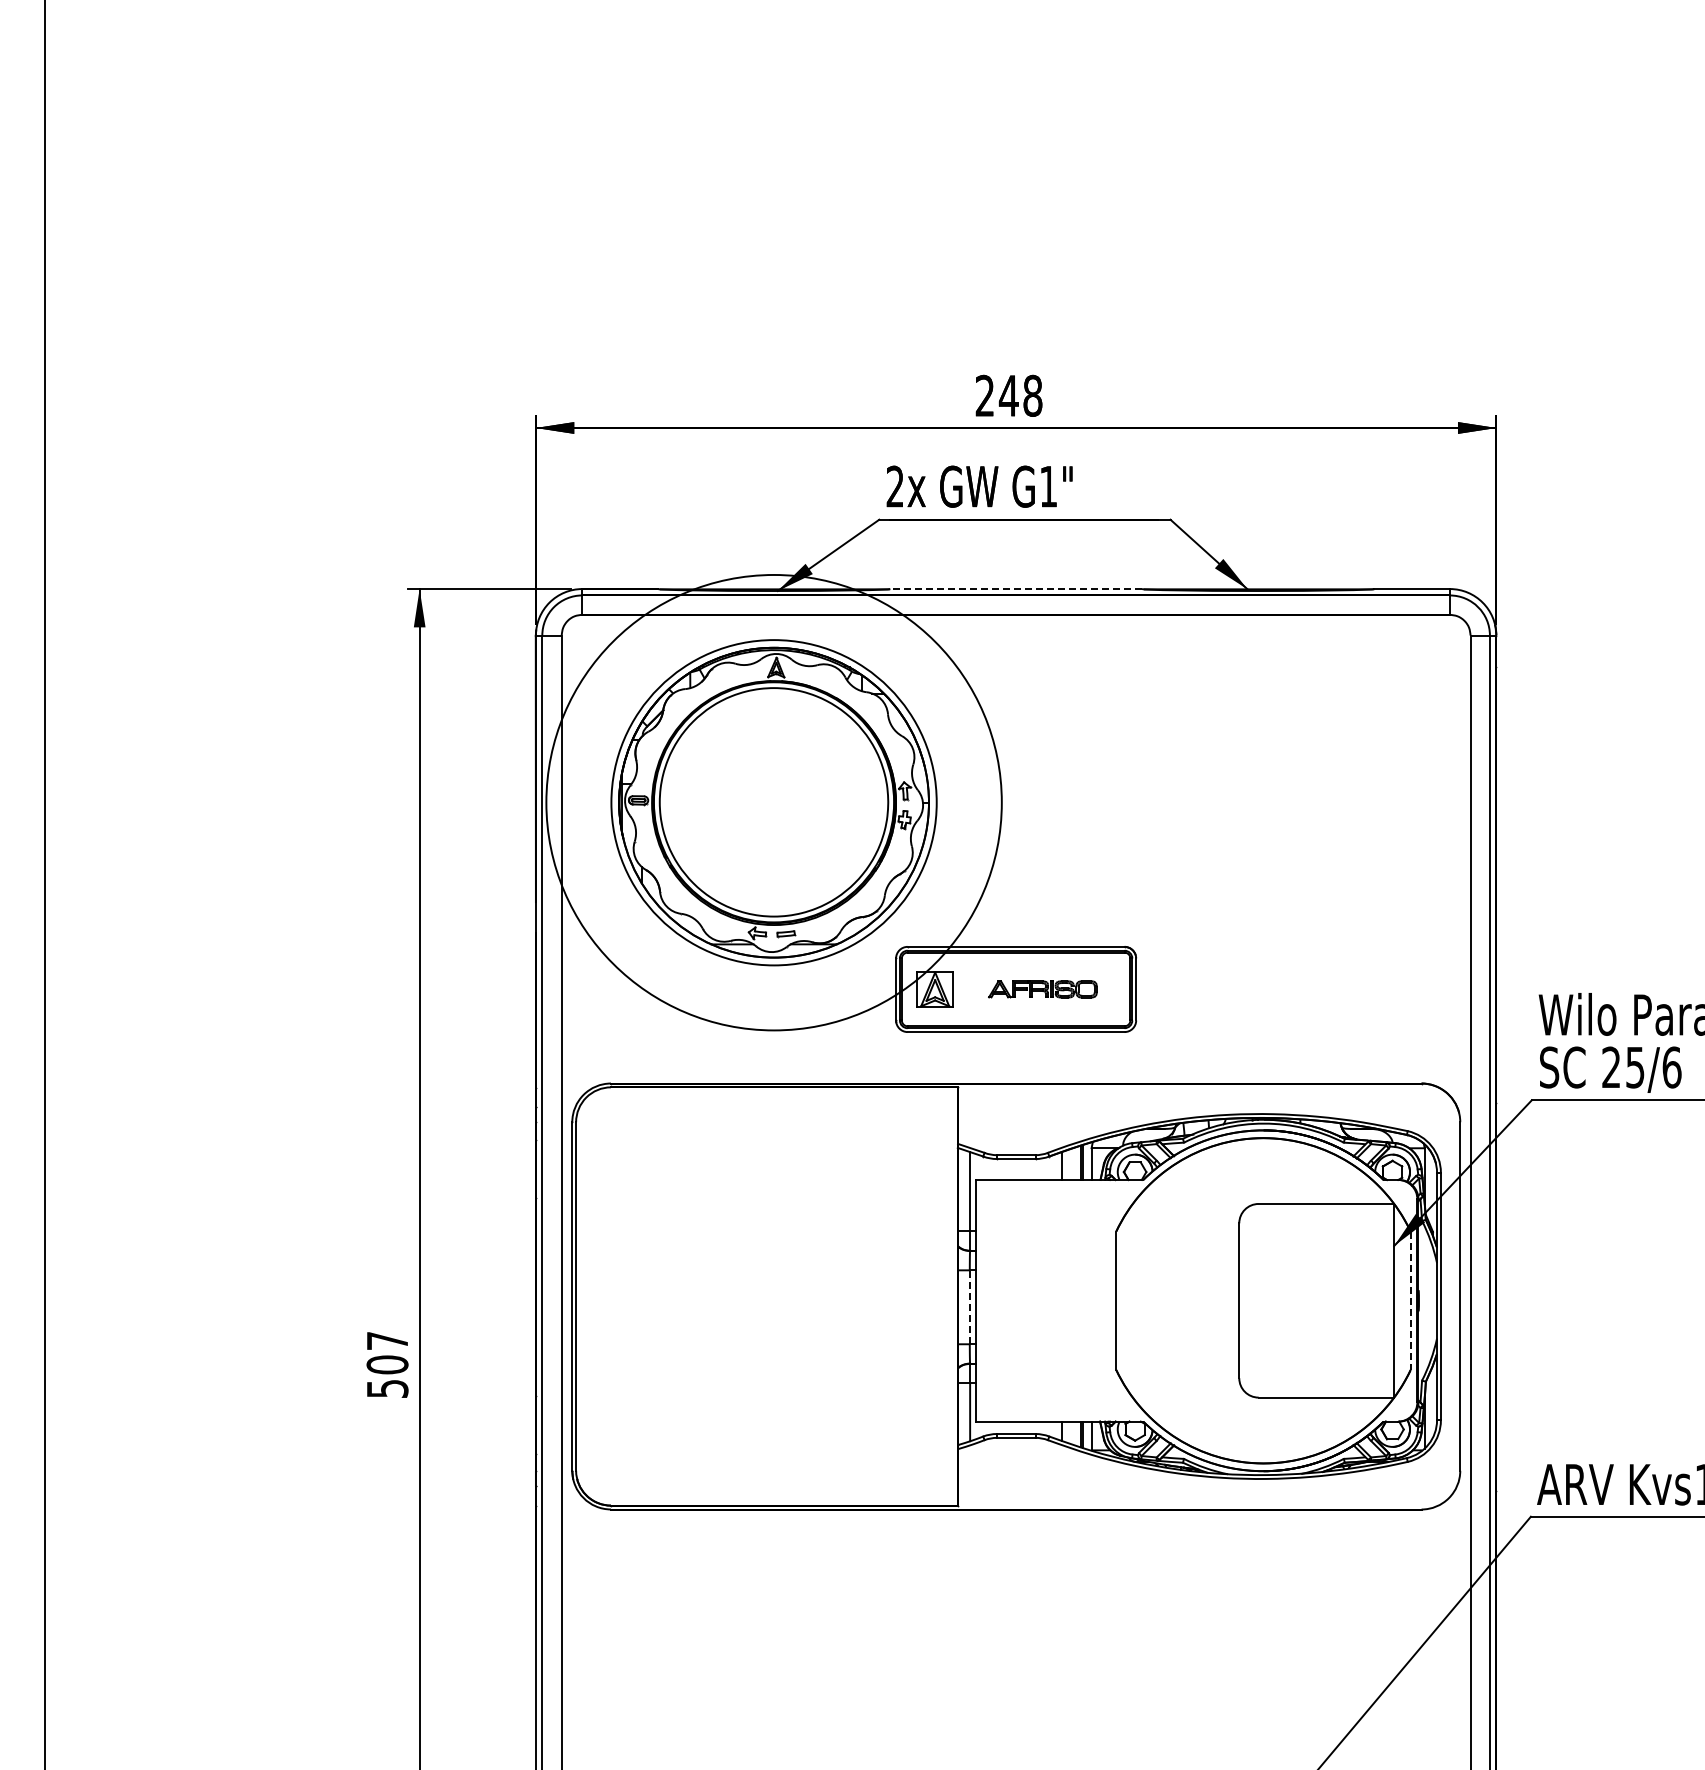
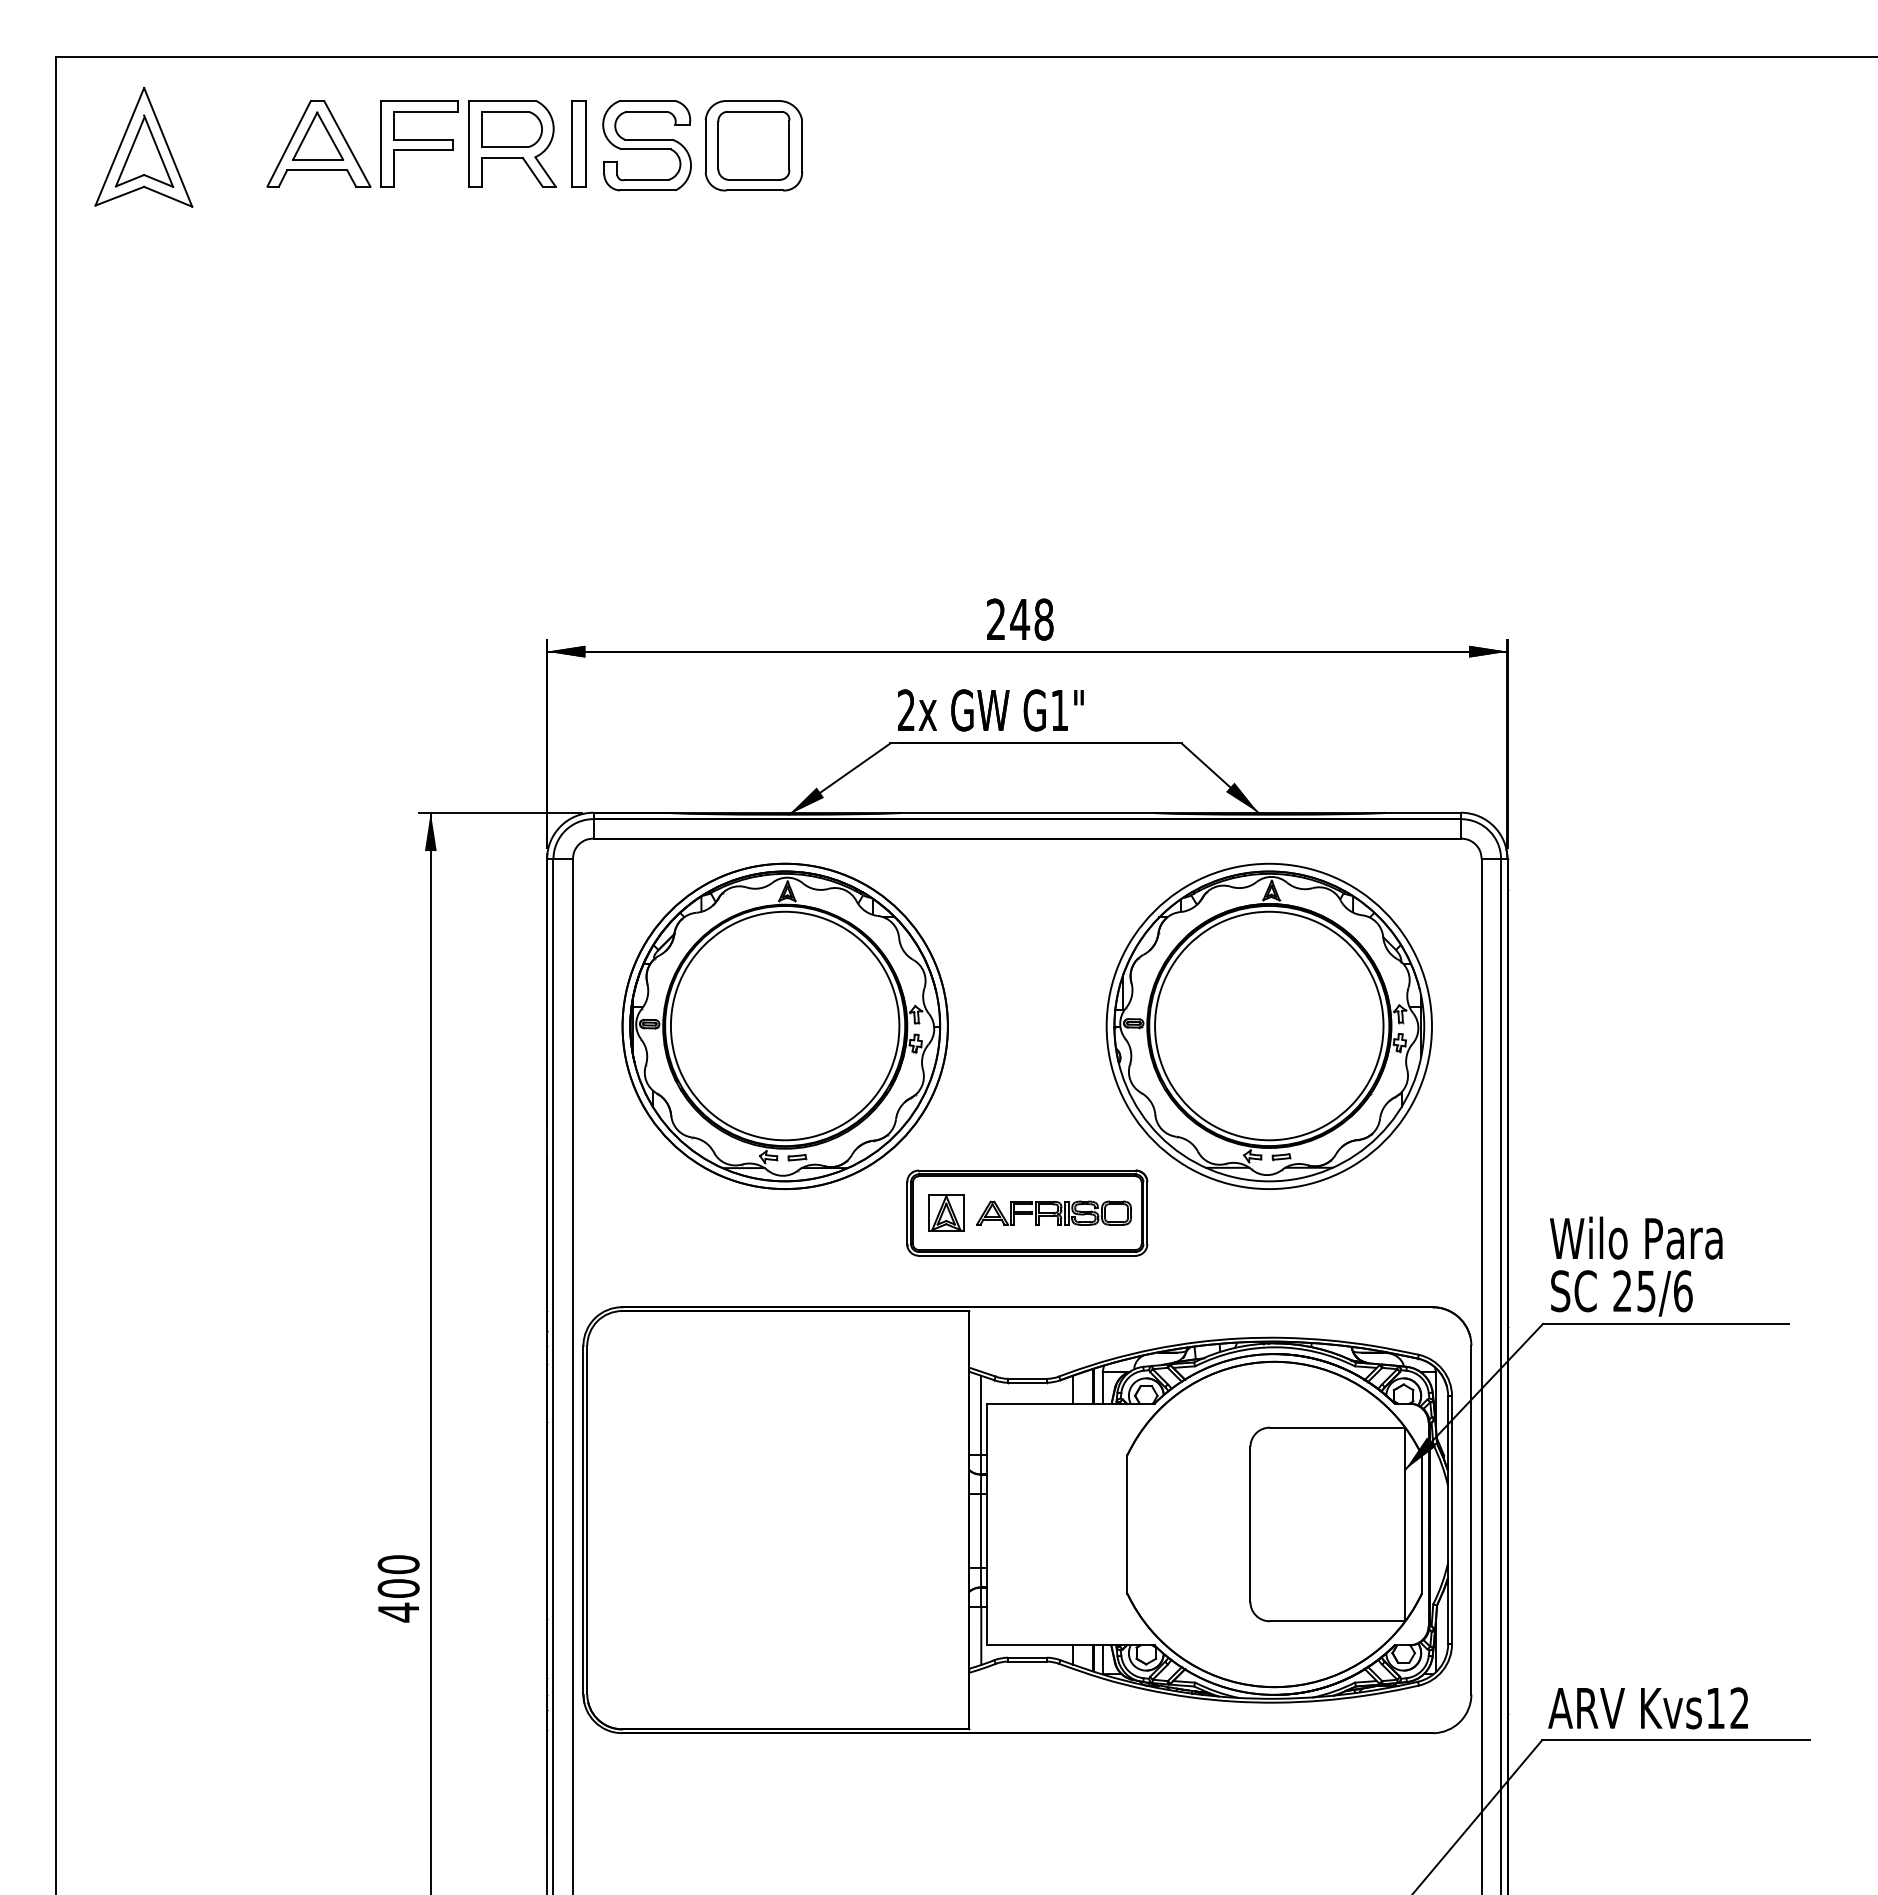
line: (1016, 588) -> (1027, 812), dashed -> solid
part: (1257, 801) -> (1268, 1025), added
circle: (773, 802) -> (784, 1026), size x0.71
part: (1042, 988) -> (1053, 1212), size x1.43
line: (1410, 1300) -> (1421, 1524), dashed -> solid
line: (969, 1307) -> (980, 1531), dashed -> solid
text: (387, 1364) -> (398, 1588), 507 -> 400

